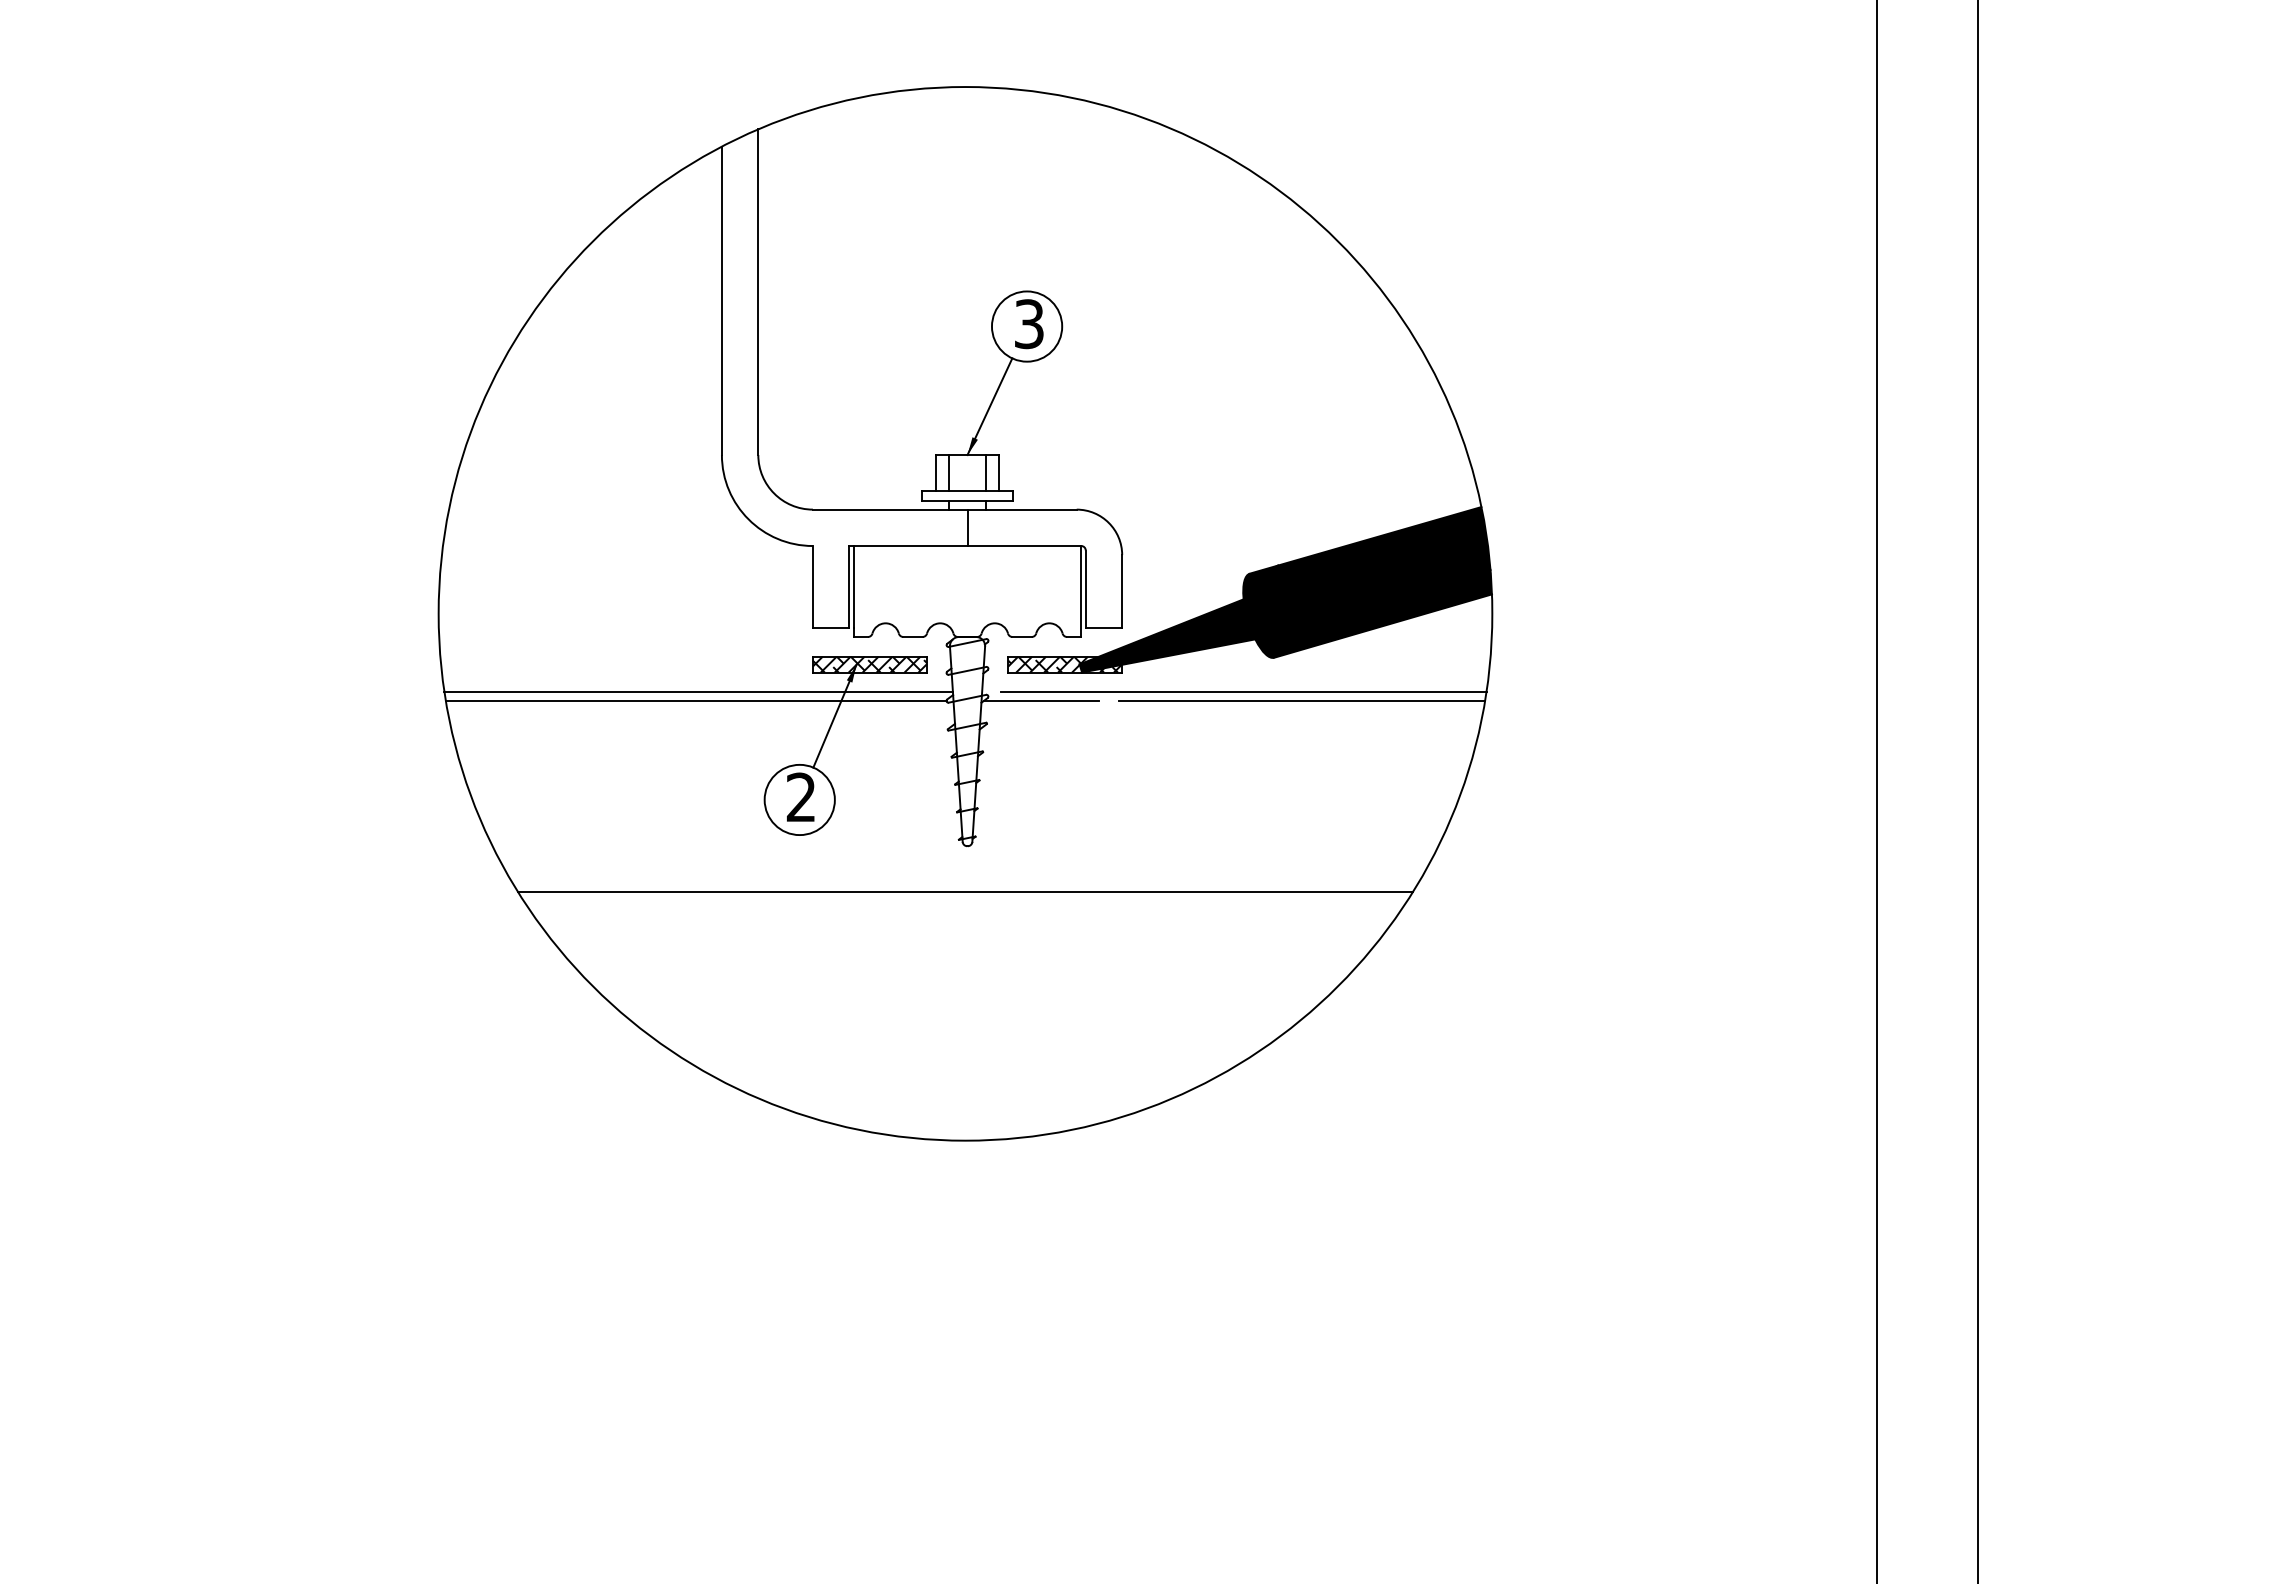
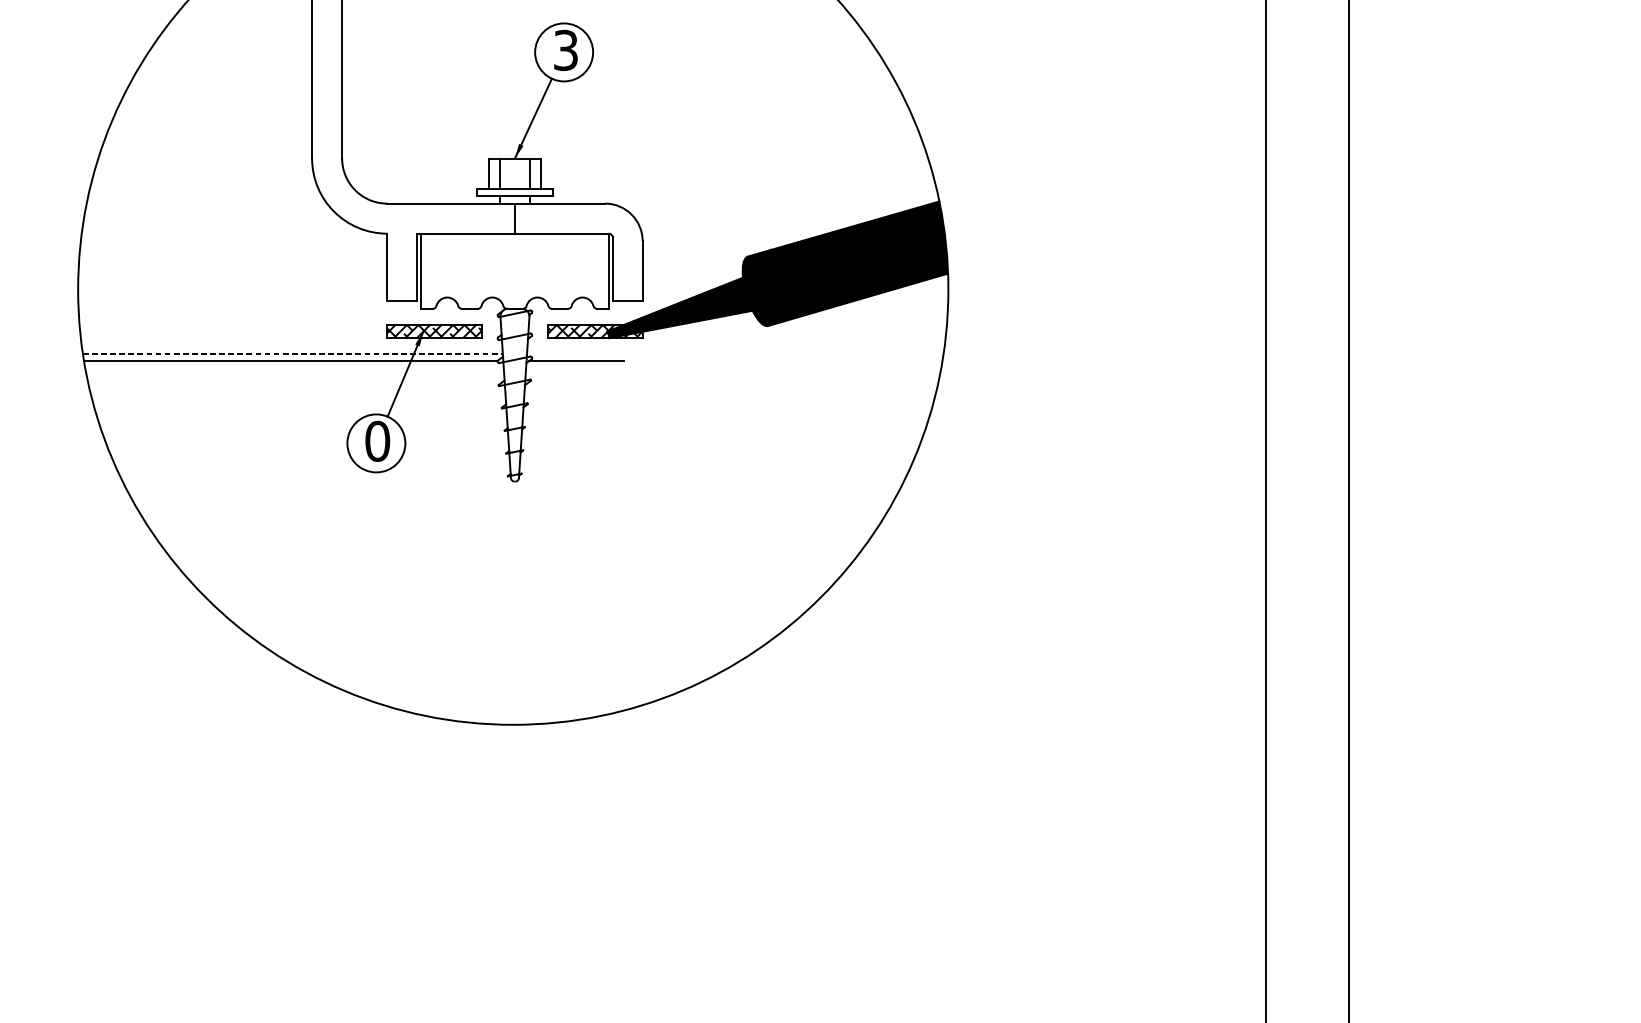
line: (699, 691) -> (293, 353), solid -> dashed
line: (1243, 691) -> (742, 353), removed
line: (1301, 700) -> (790, 361), removed
text: (801, 797) -> (377, 441), 2 -> 0
line: (965, 892) -> (513, 519), removed

